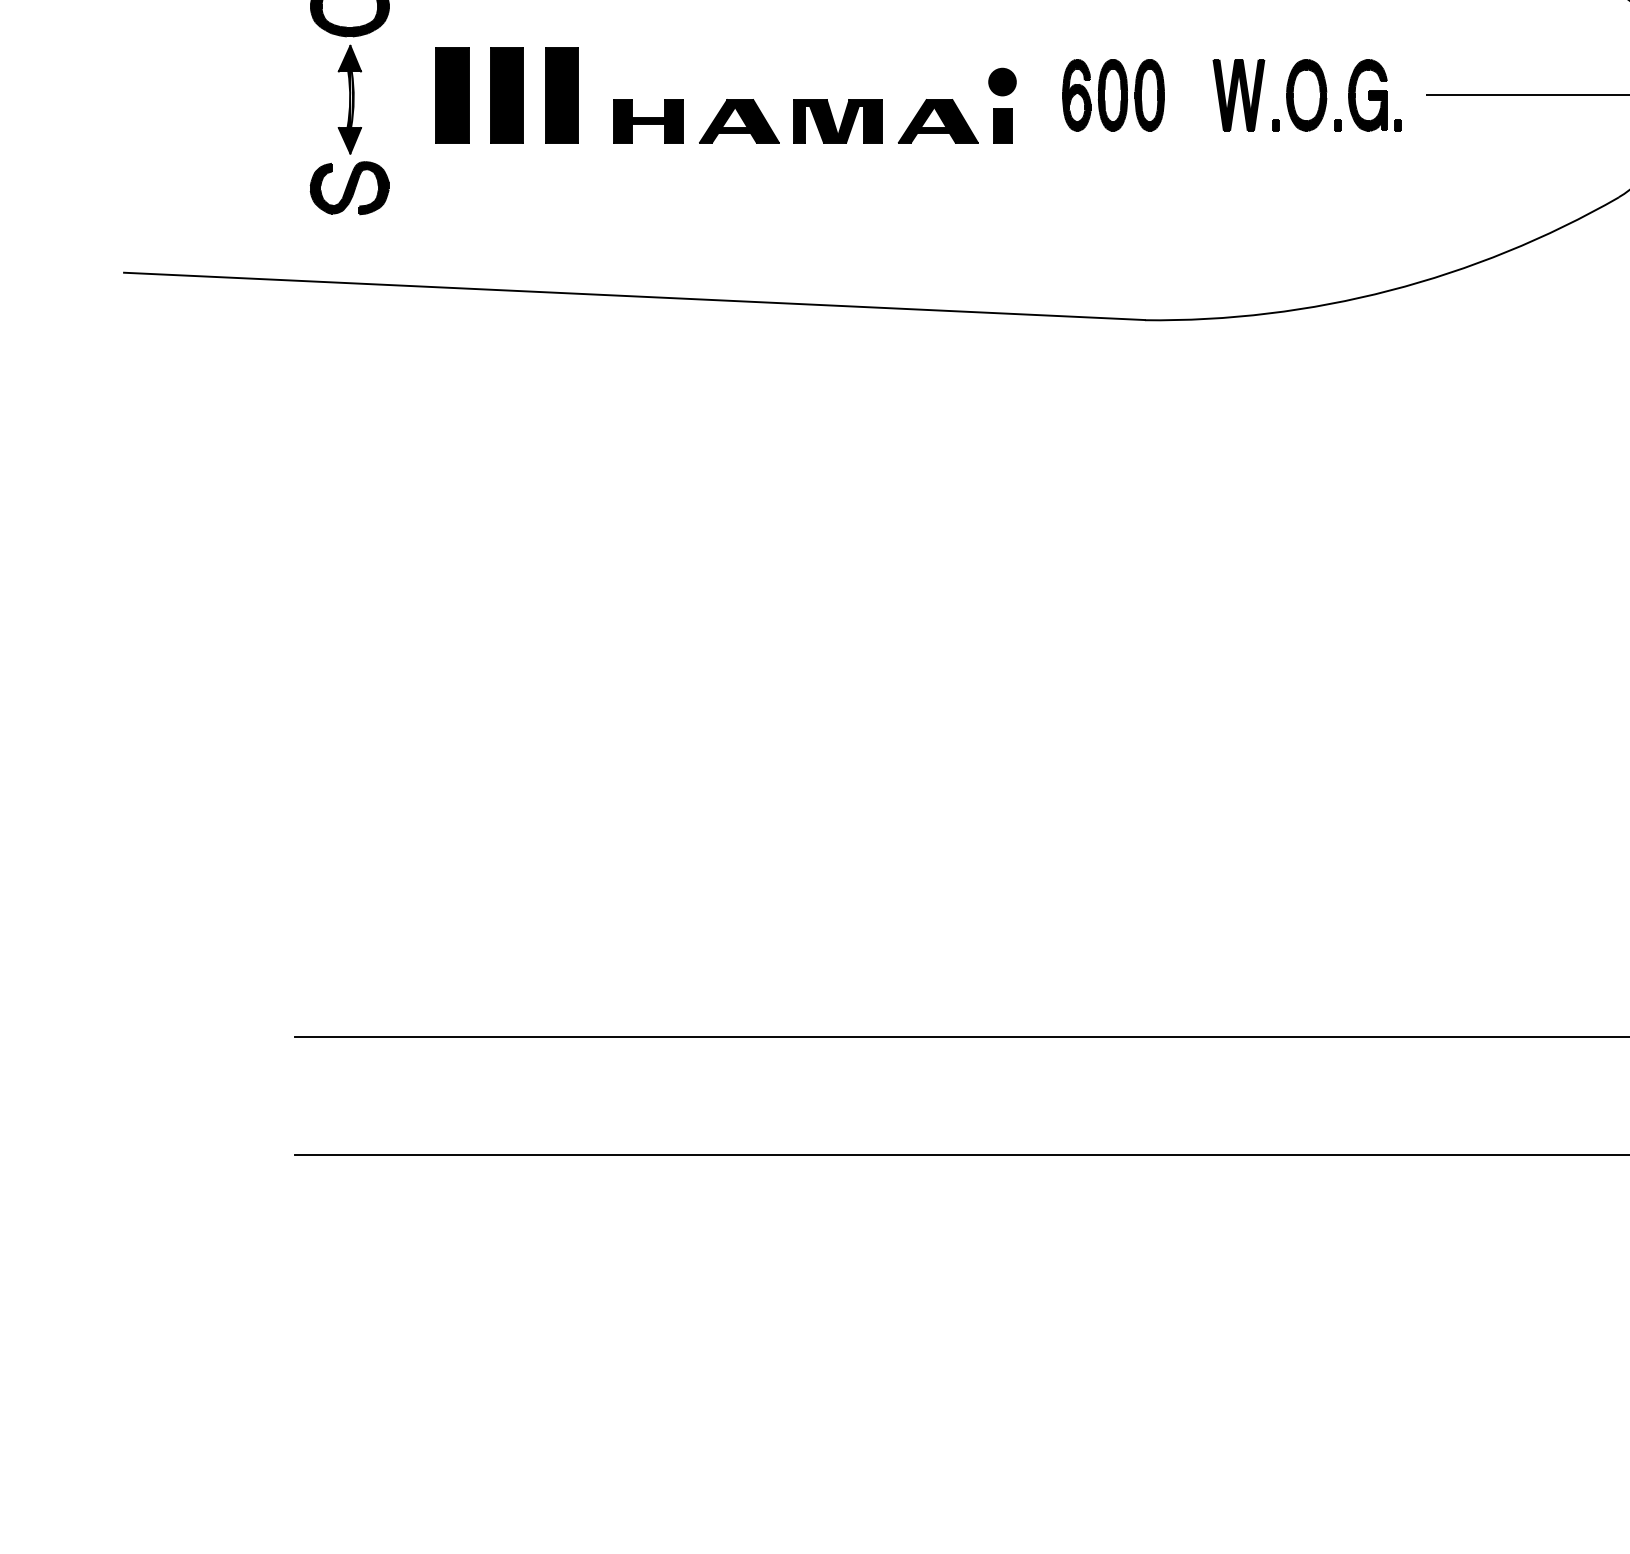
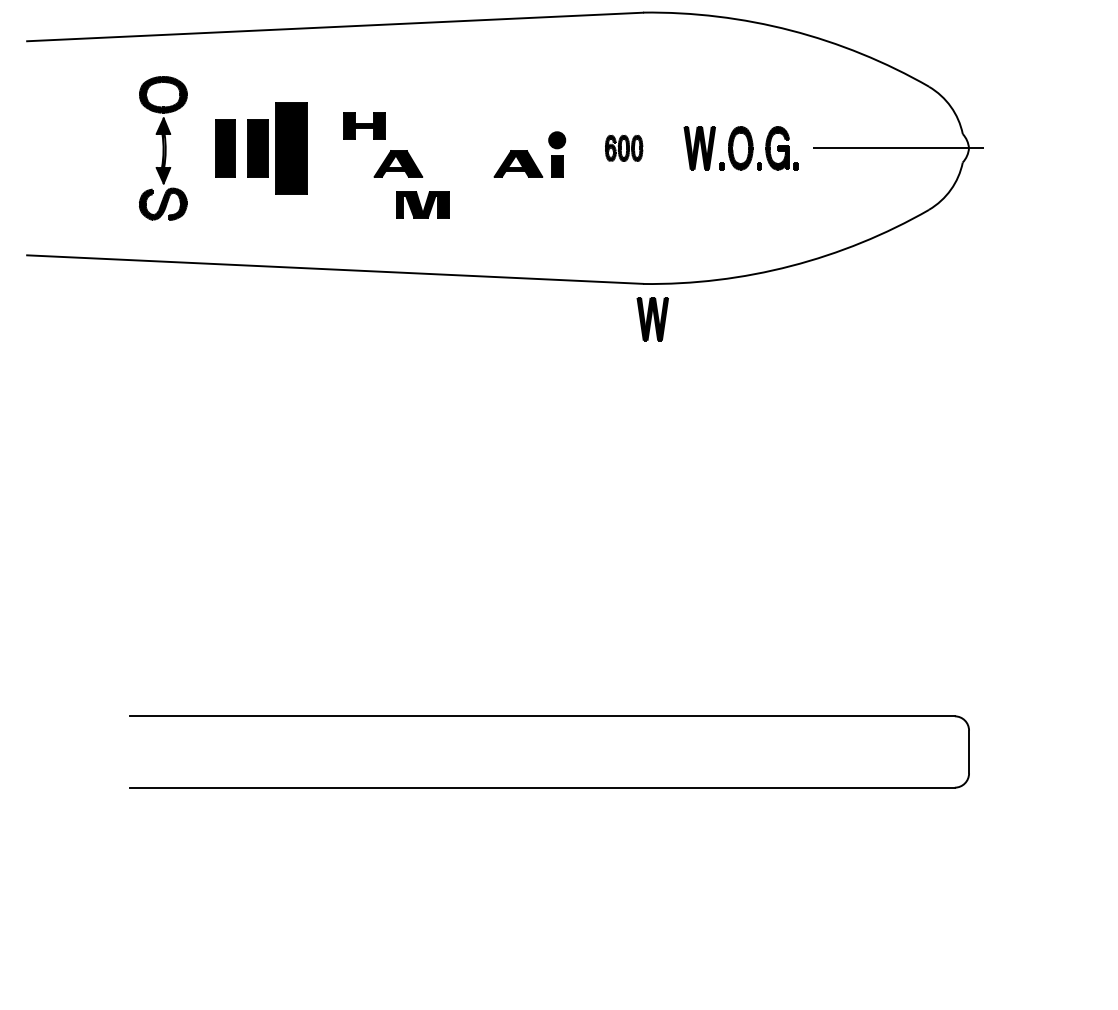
part: (562, 95) -> (291, 148), size x1.6
part: (1112, 95) -> (623, 148), size x0.6
part: (648, 120) -> (364, 125), moved
part: (837, 120) -> (422, 204), moved
part: (1160, 379) -> (652, 319), added

